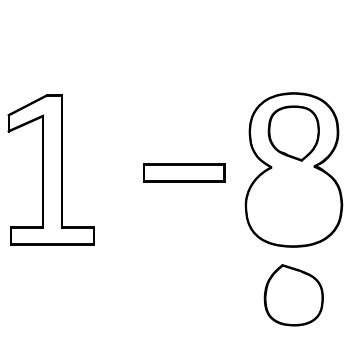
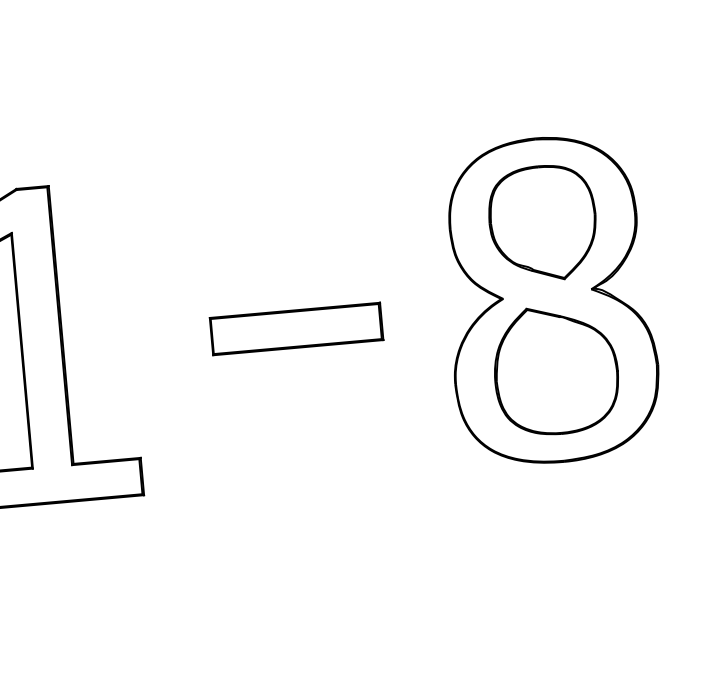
part: (184, 172) -> (296, 328), moved
part: (293, 295) -> (555, 370), moved

